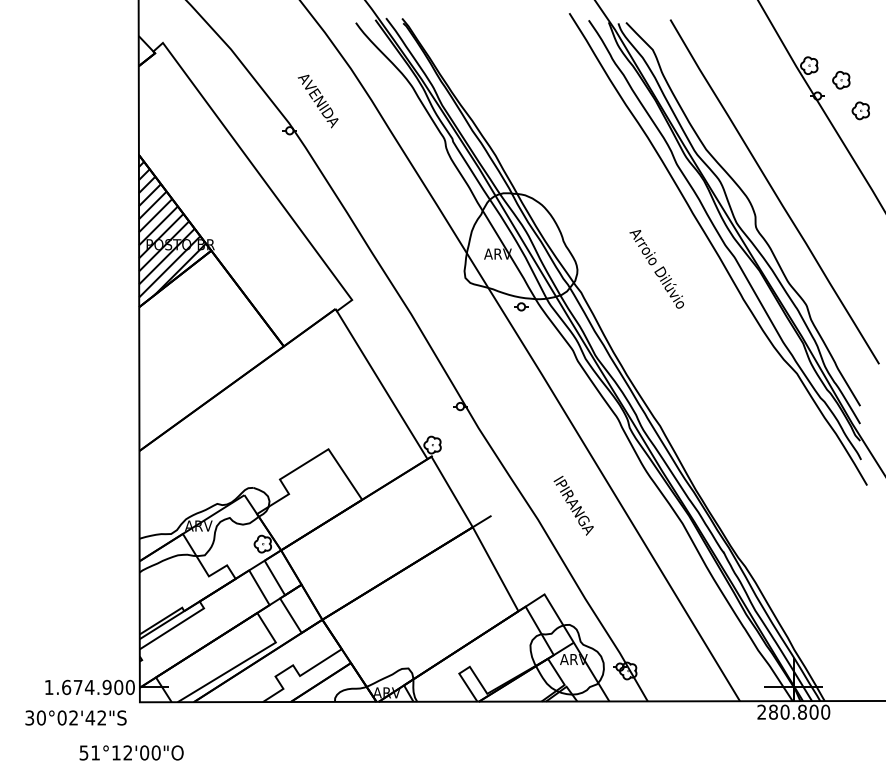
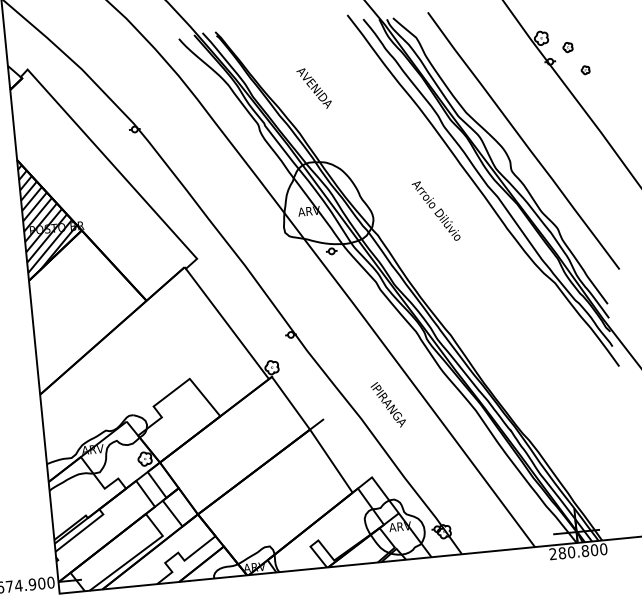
part: (841, 80) -> (568, 47), size x0.7
text: (317, 101) -> (313, 88), moved
part: (860, 110) -> (585, 69), size x0.6

